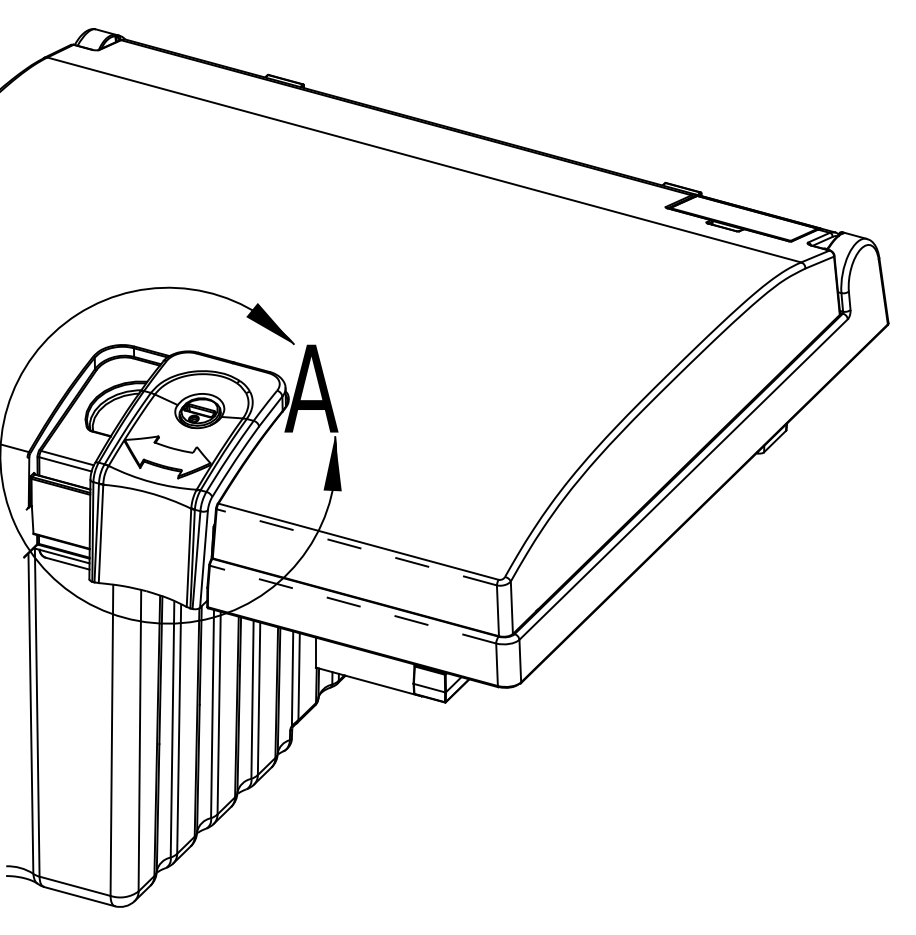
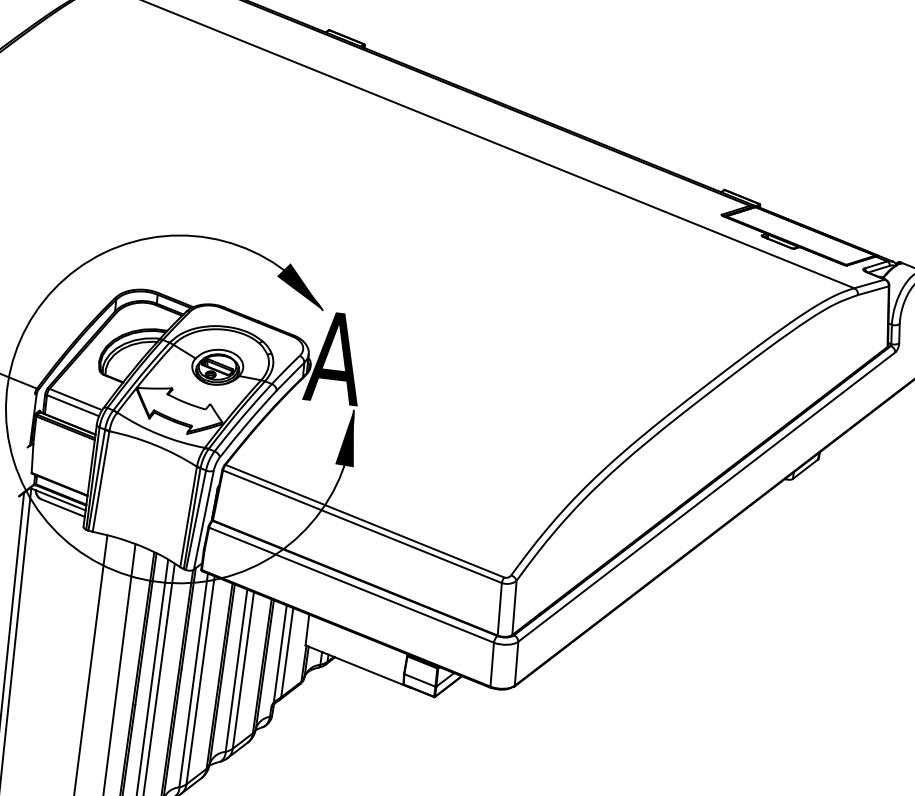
line: (356, 547) -> (362, 526), dashed -> solid
line: (352, 604) -> (350, 584), dashed -> solid

